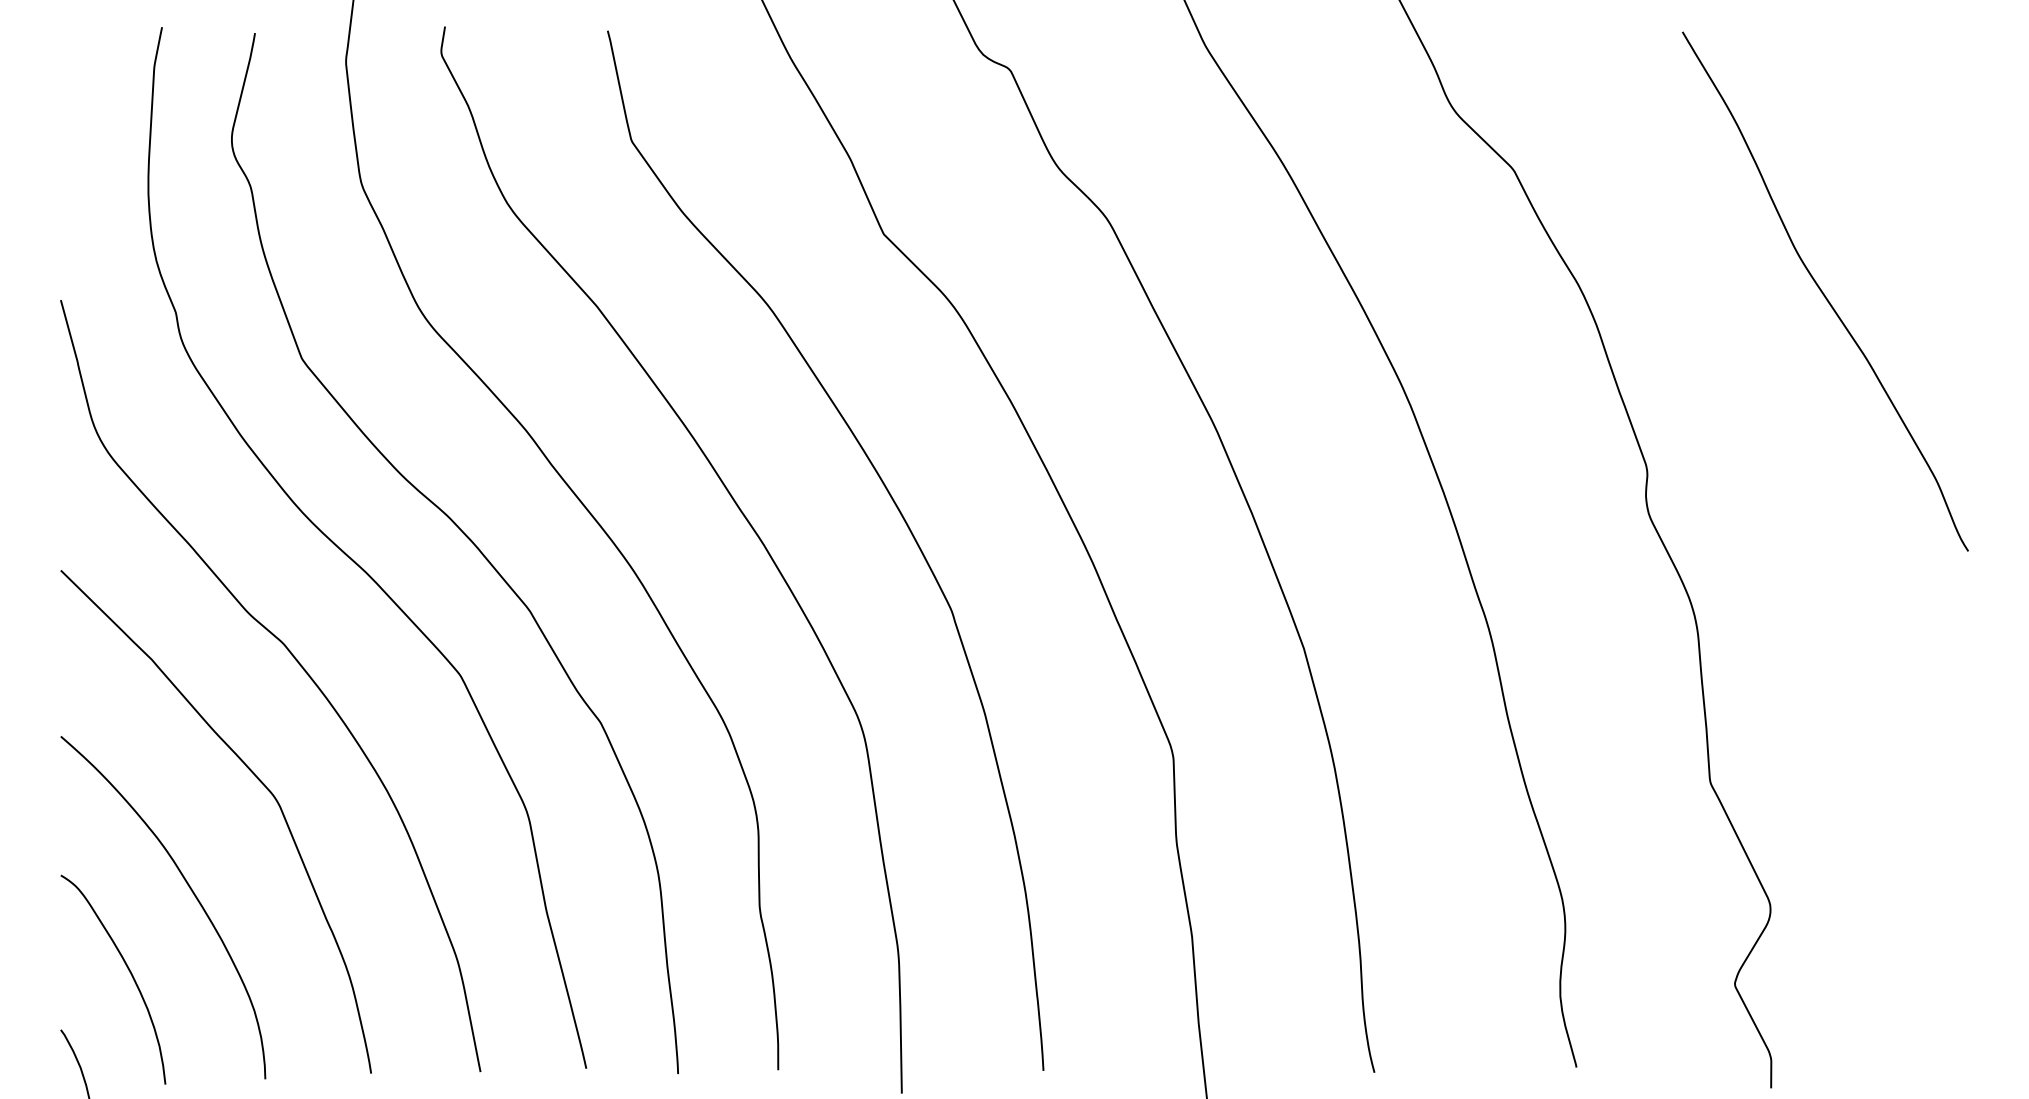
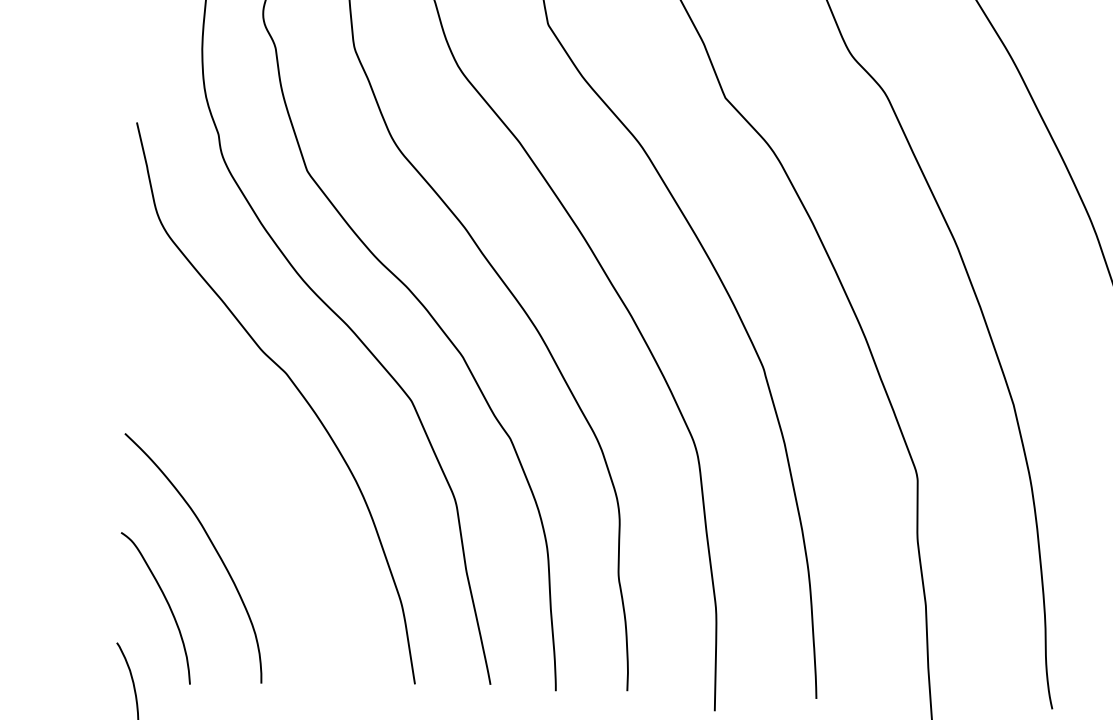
curve: (257, 779) -> (263, 469), removed

